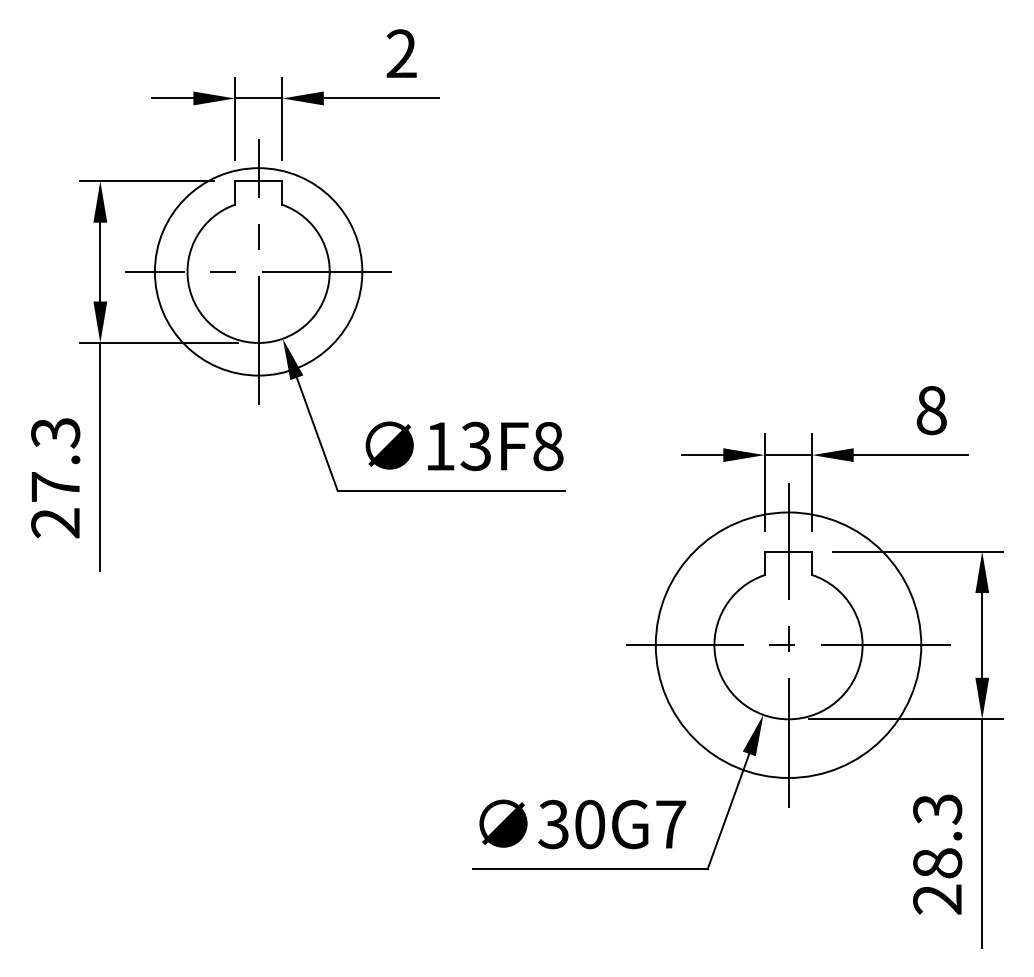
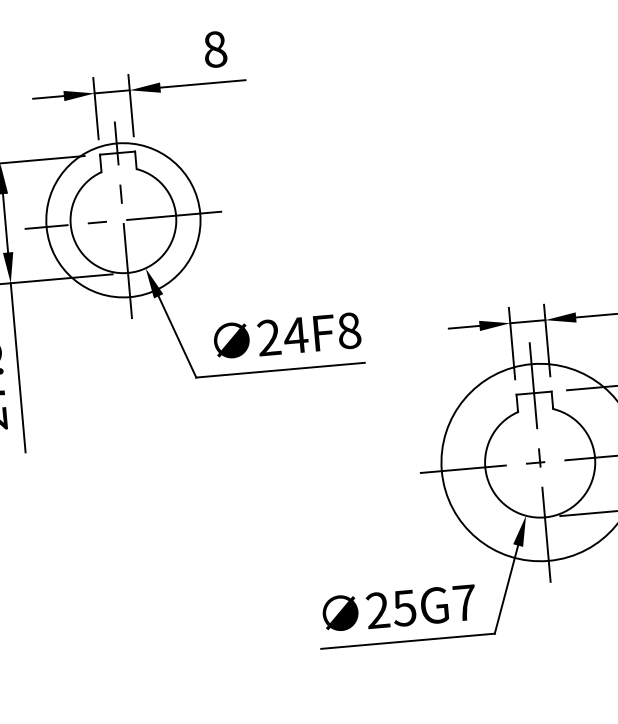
text: (401, 53) -> (215, 49), 2 -> 8
text: (458, 446) -> (282, 336), 13F8 -> 24F8
text: (571, 824) -> (391, 609), 30G7 -> 25G7

